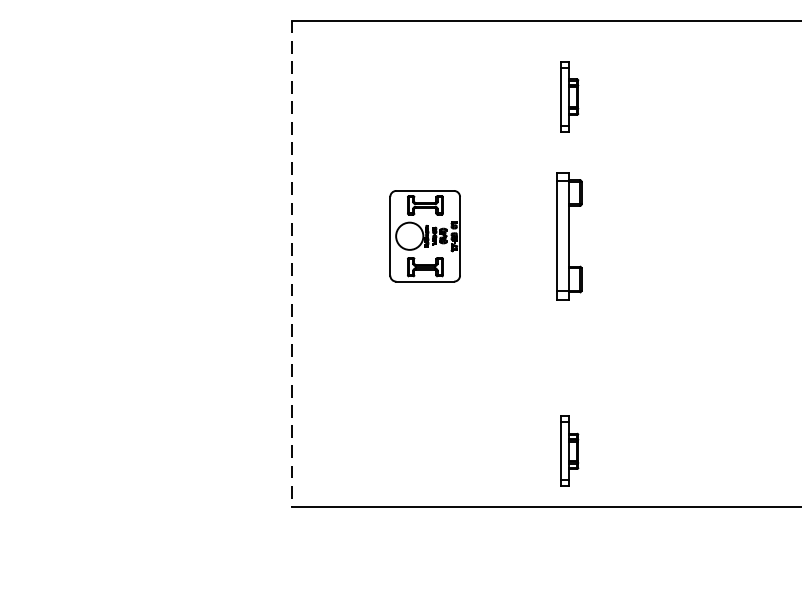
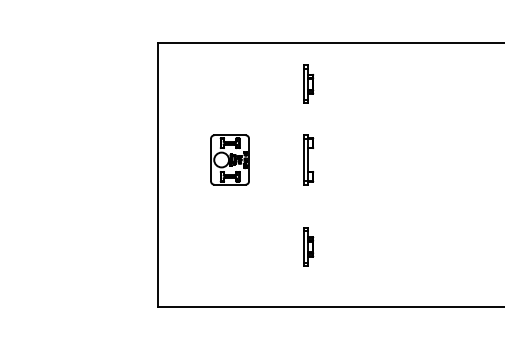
part: (569, 235) -> (308, 159), size x0.71
line: (291, 264) -> (157, 175), dashed -> solid
part: (569, 450) -> (308, 246), moved

